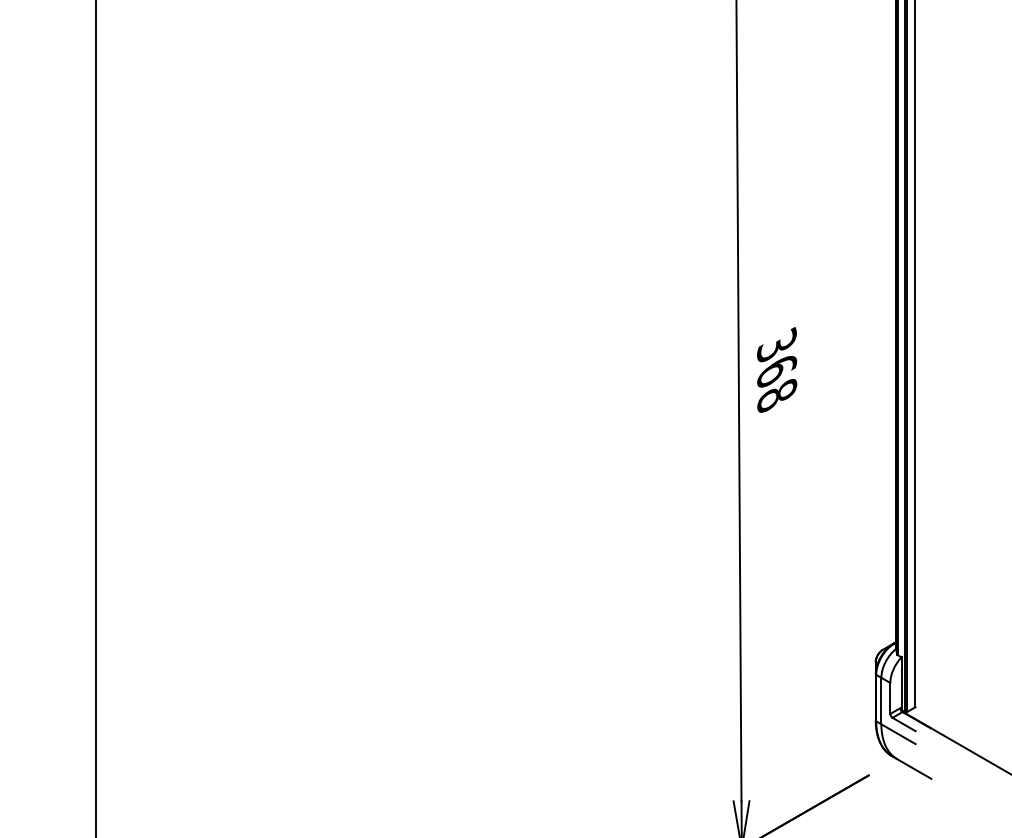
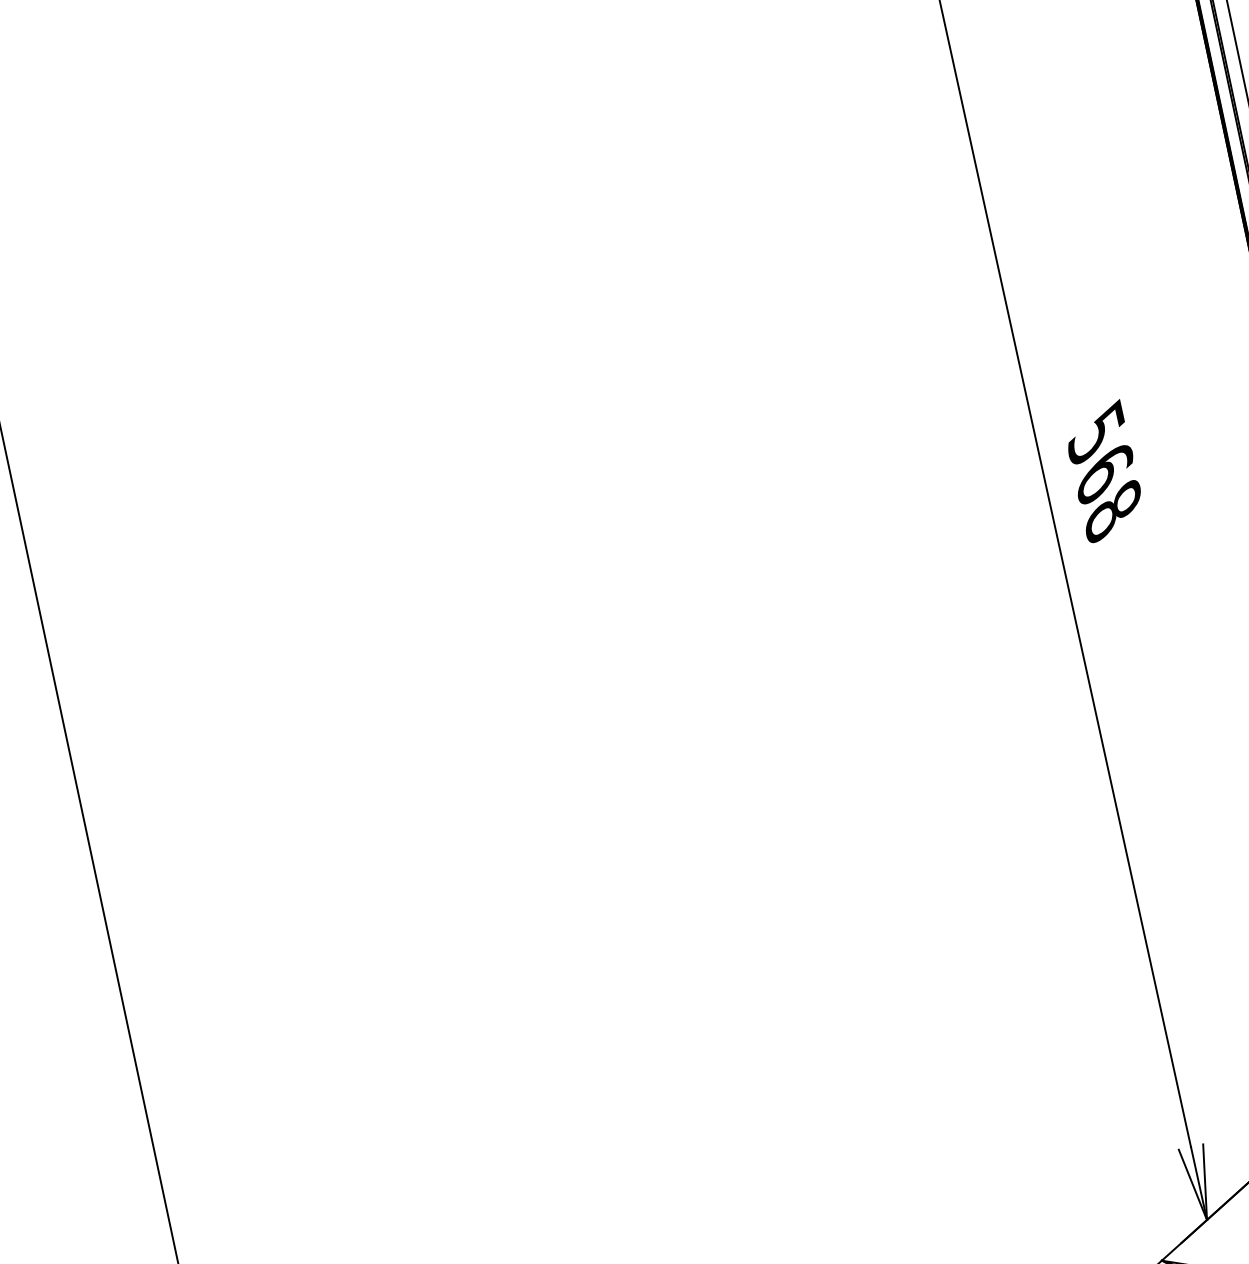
text: (776, 344) -> (1095, 432), 368 -> 568

